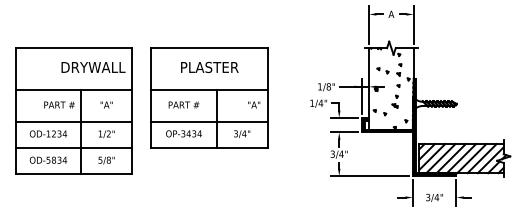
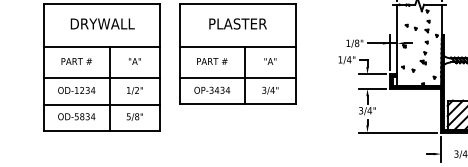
text: (93, 67) -> (102, 24), moved
text: (59, 104) -> (76, 61), moved
text: (254, 104) -> (270, 61), moved

